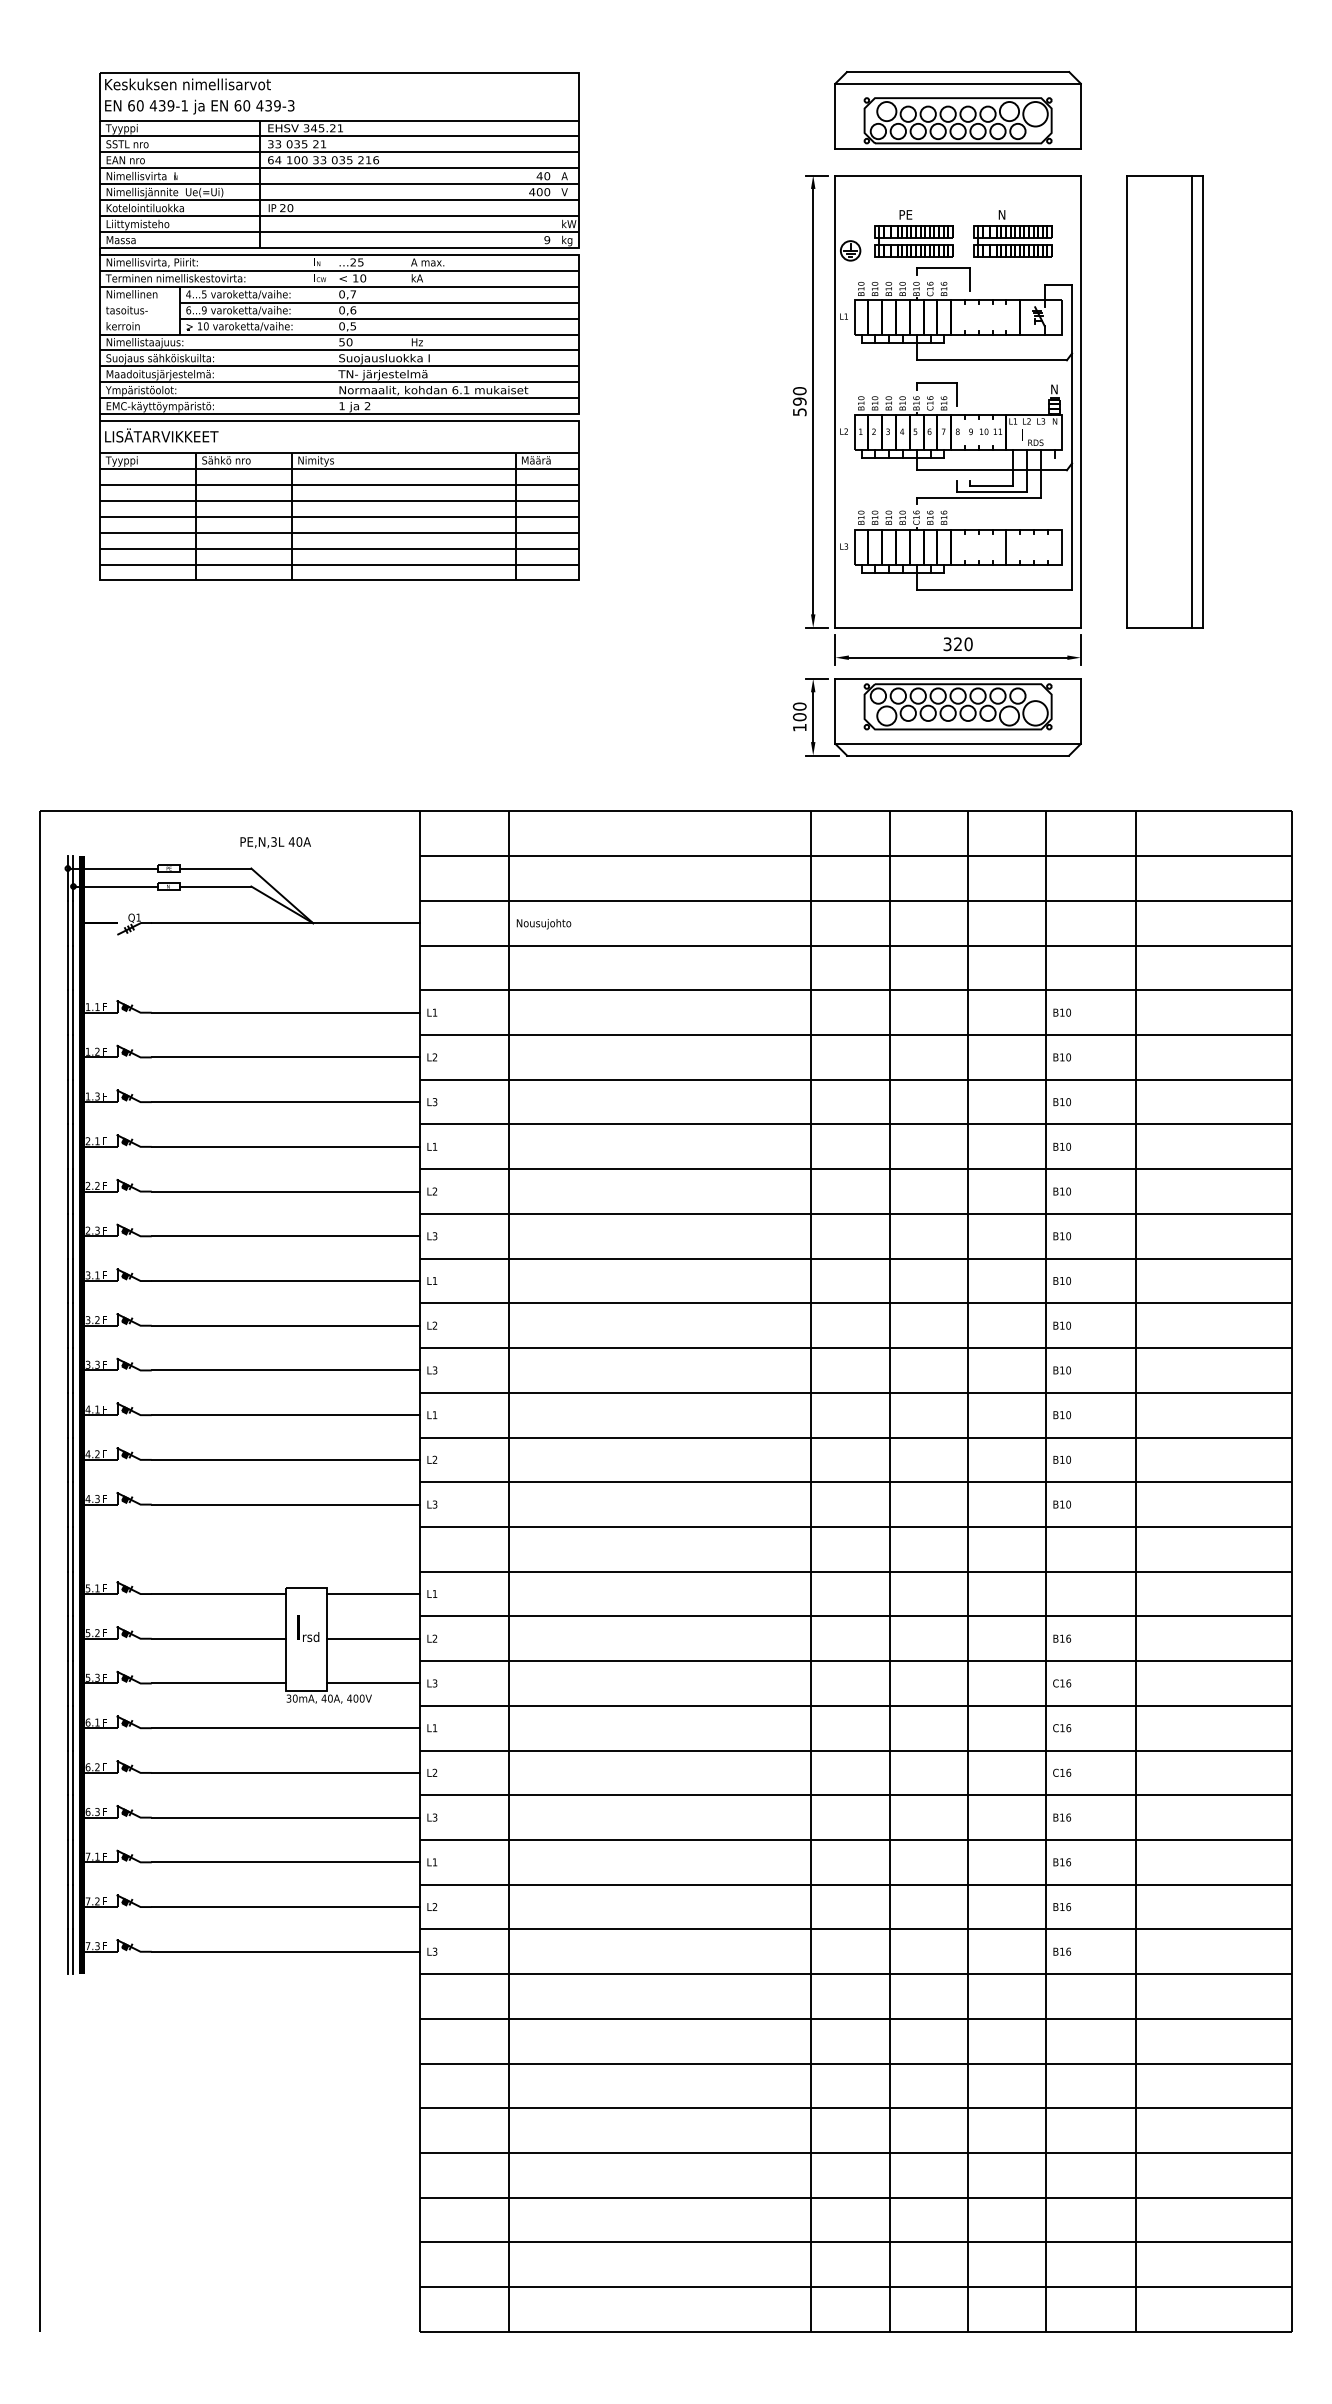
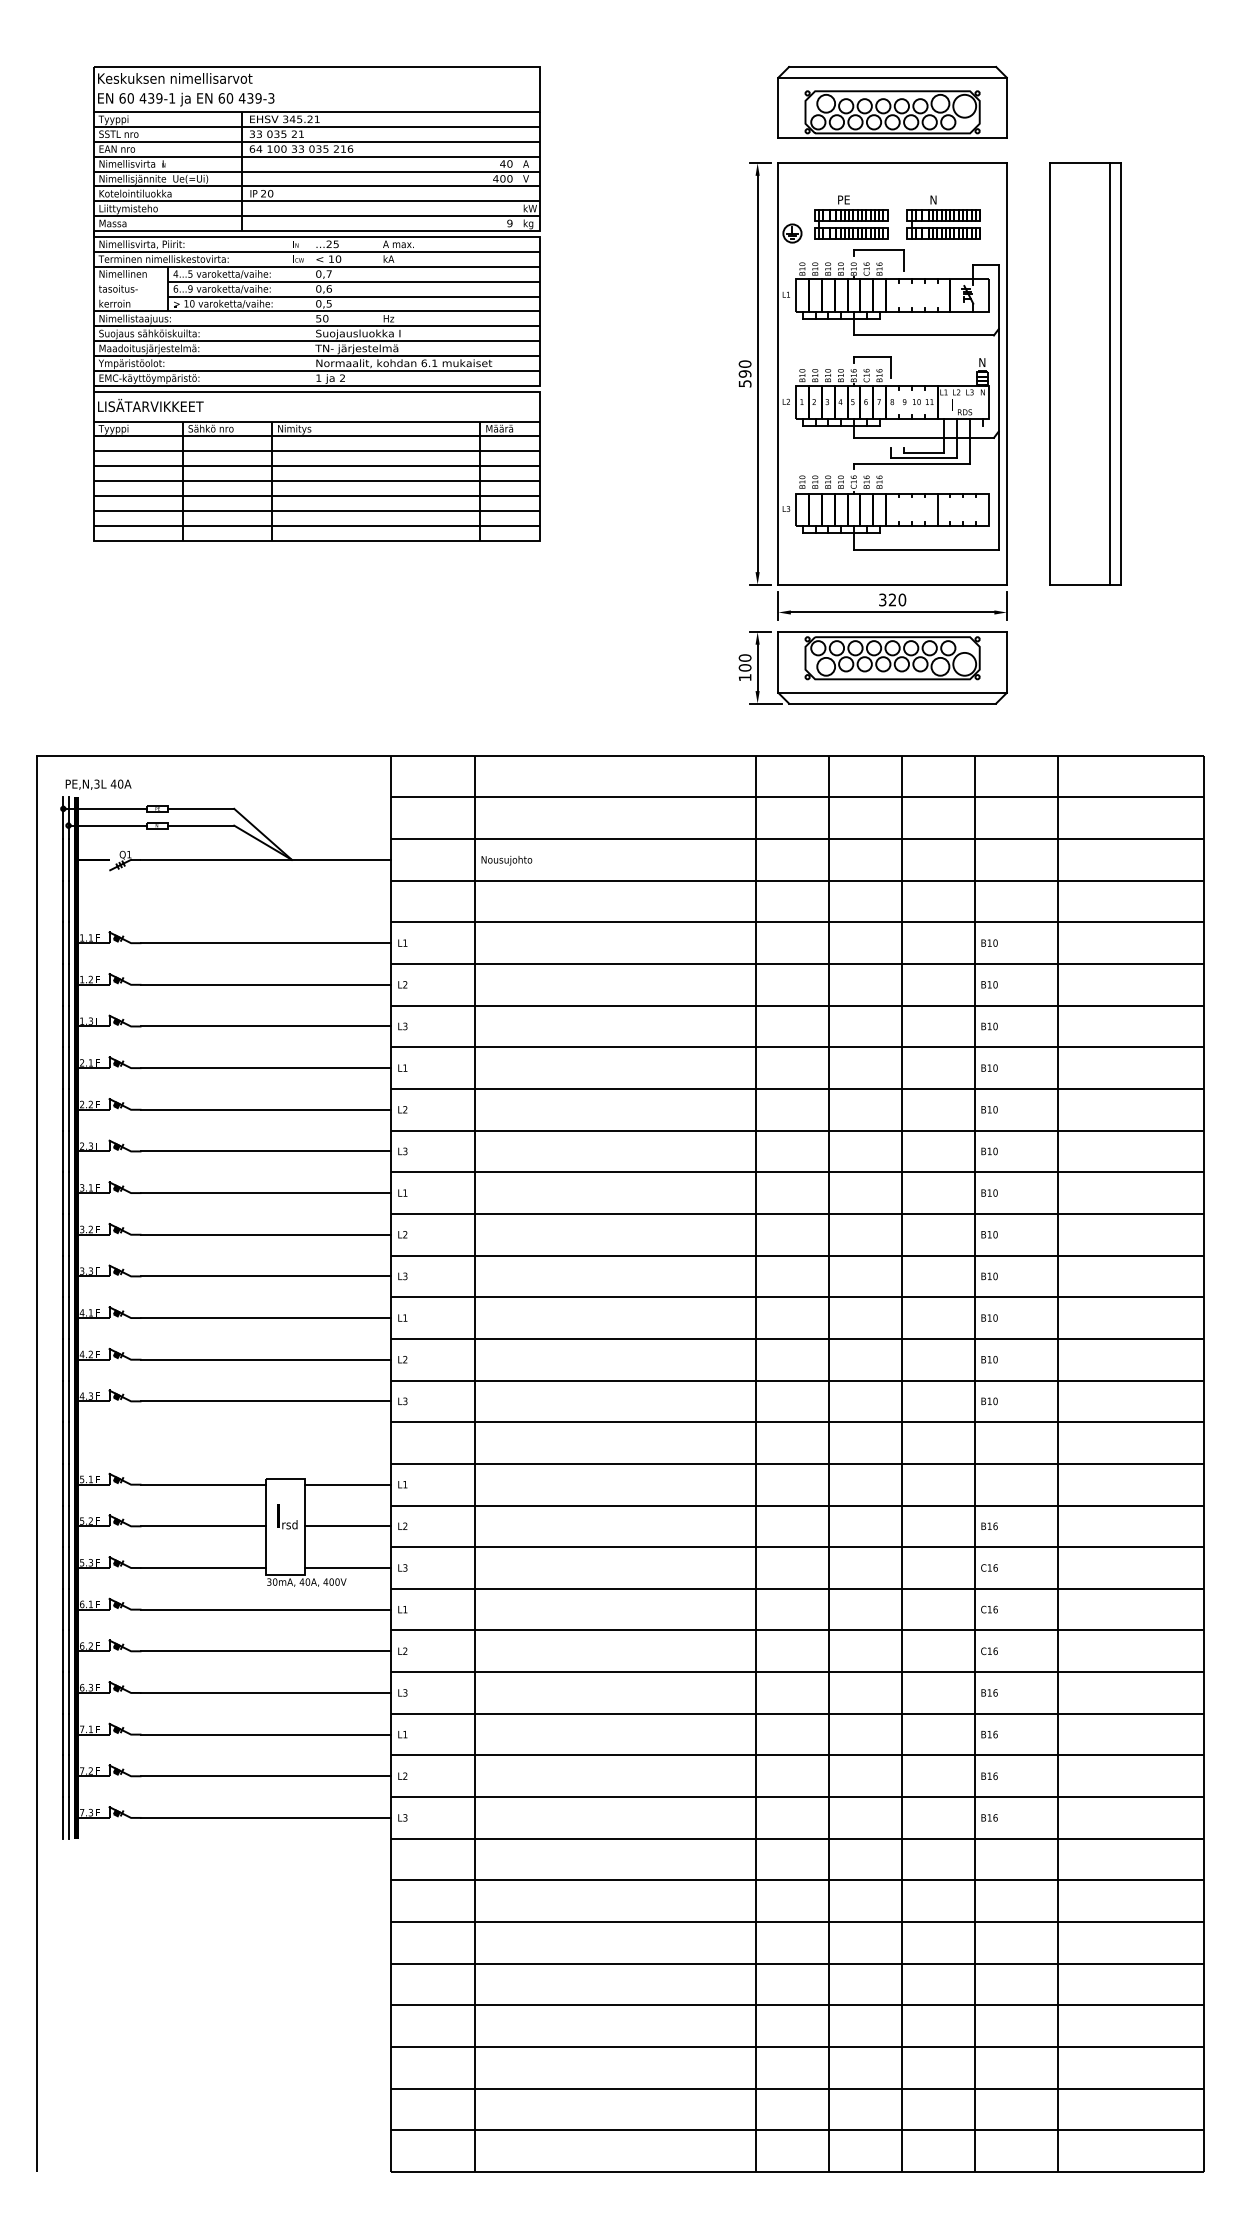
text: (275, 842) -> (98, 784), moved

